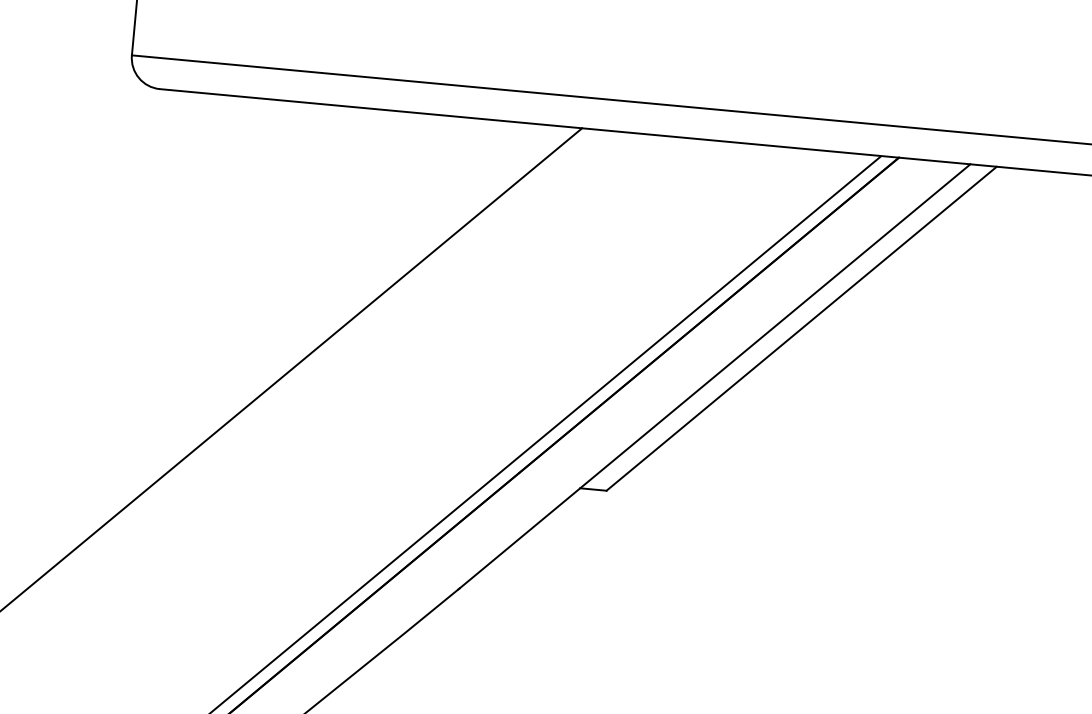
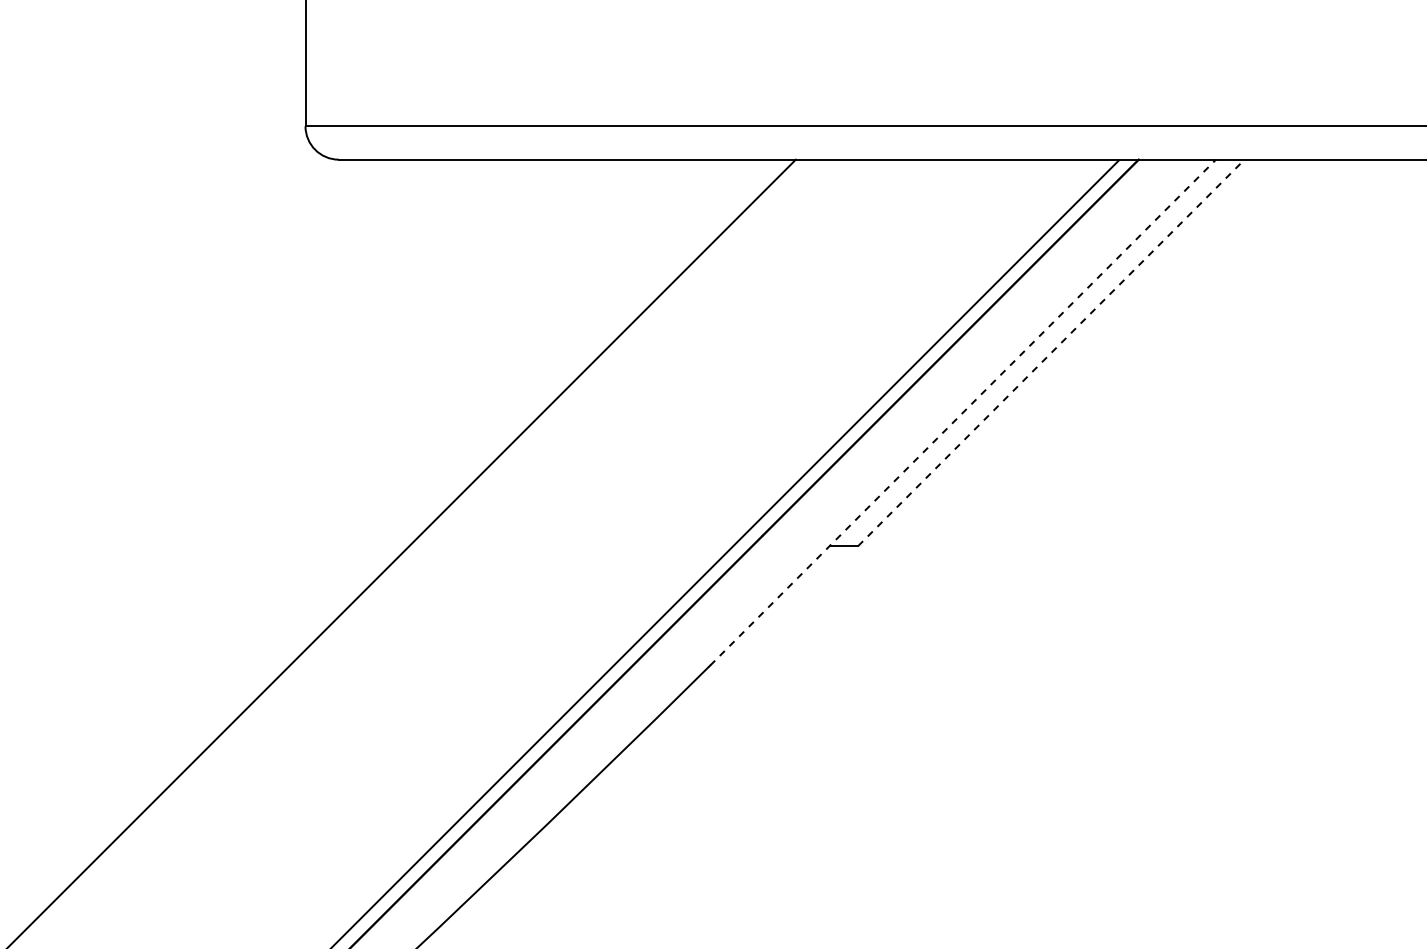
line: (801, 328) -> (1051, 352), solid -> dashed
line: (715, 376) -> (963, 412), solid -> dashed

